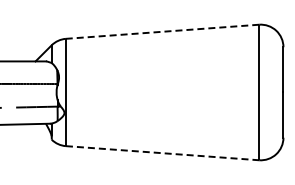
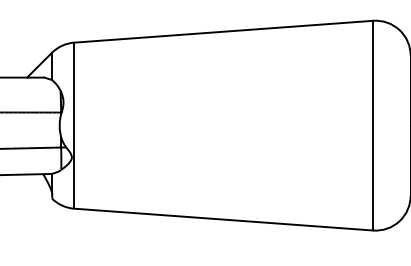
line: (162, 31) -> (223, 31), dashed -> solid
line: (162, 153) -> (223, 220), dashed -> solid

